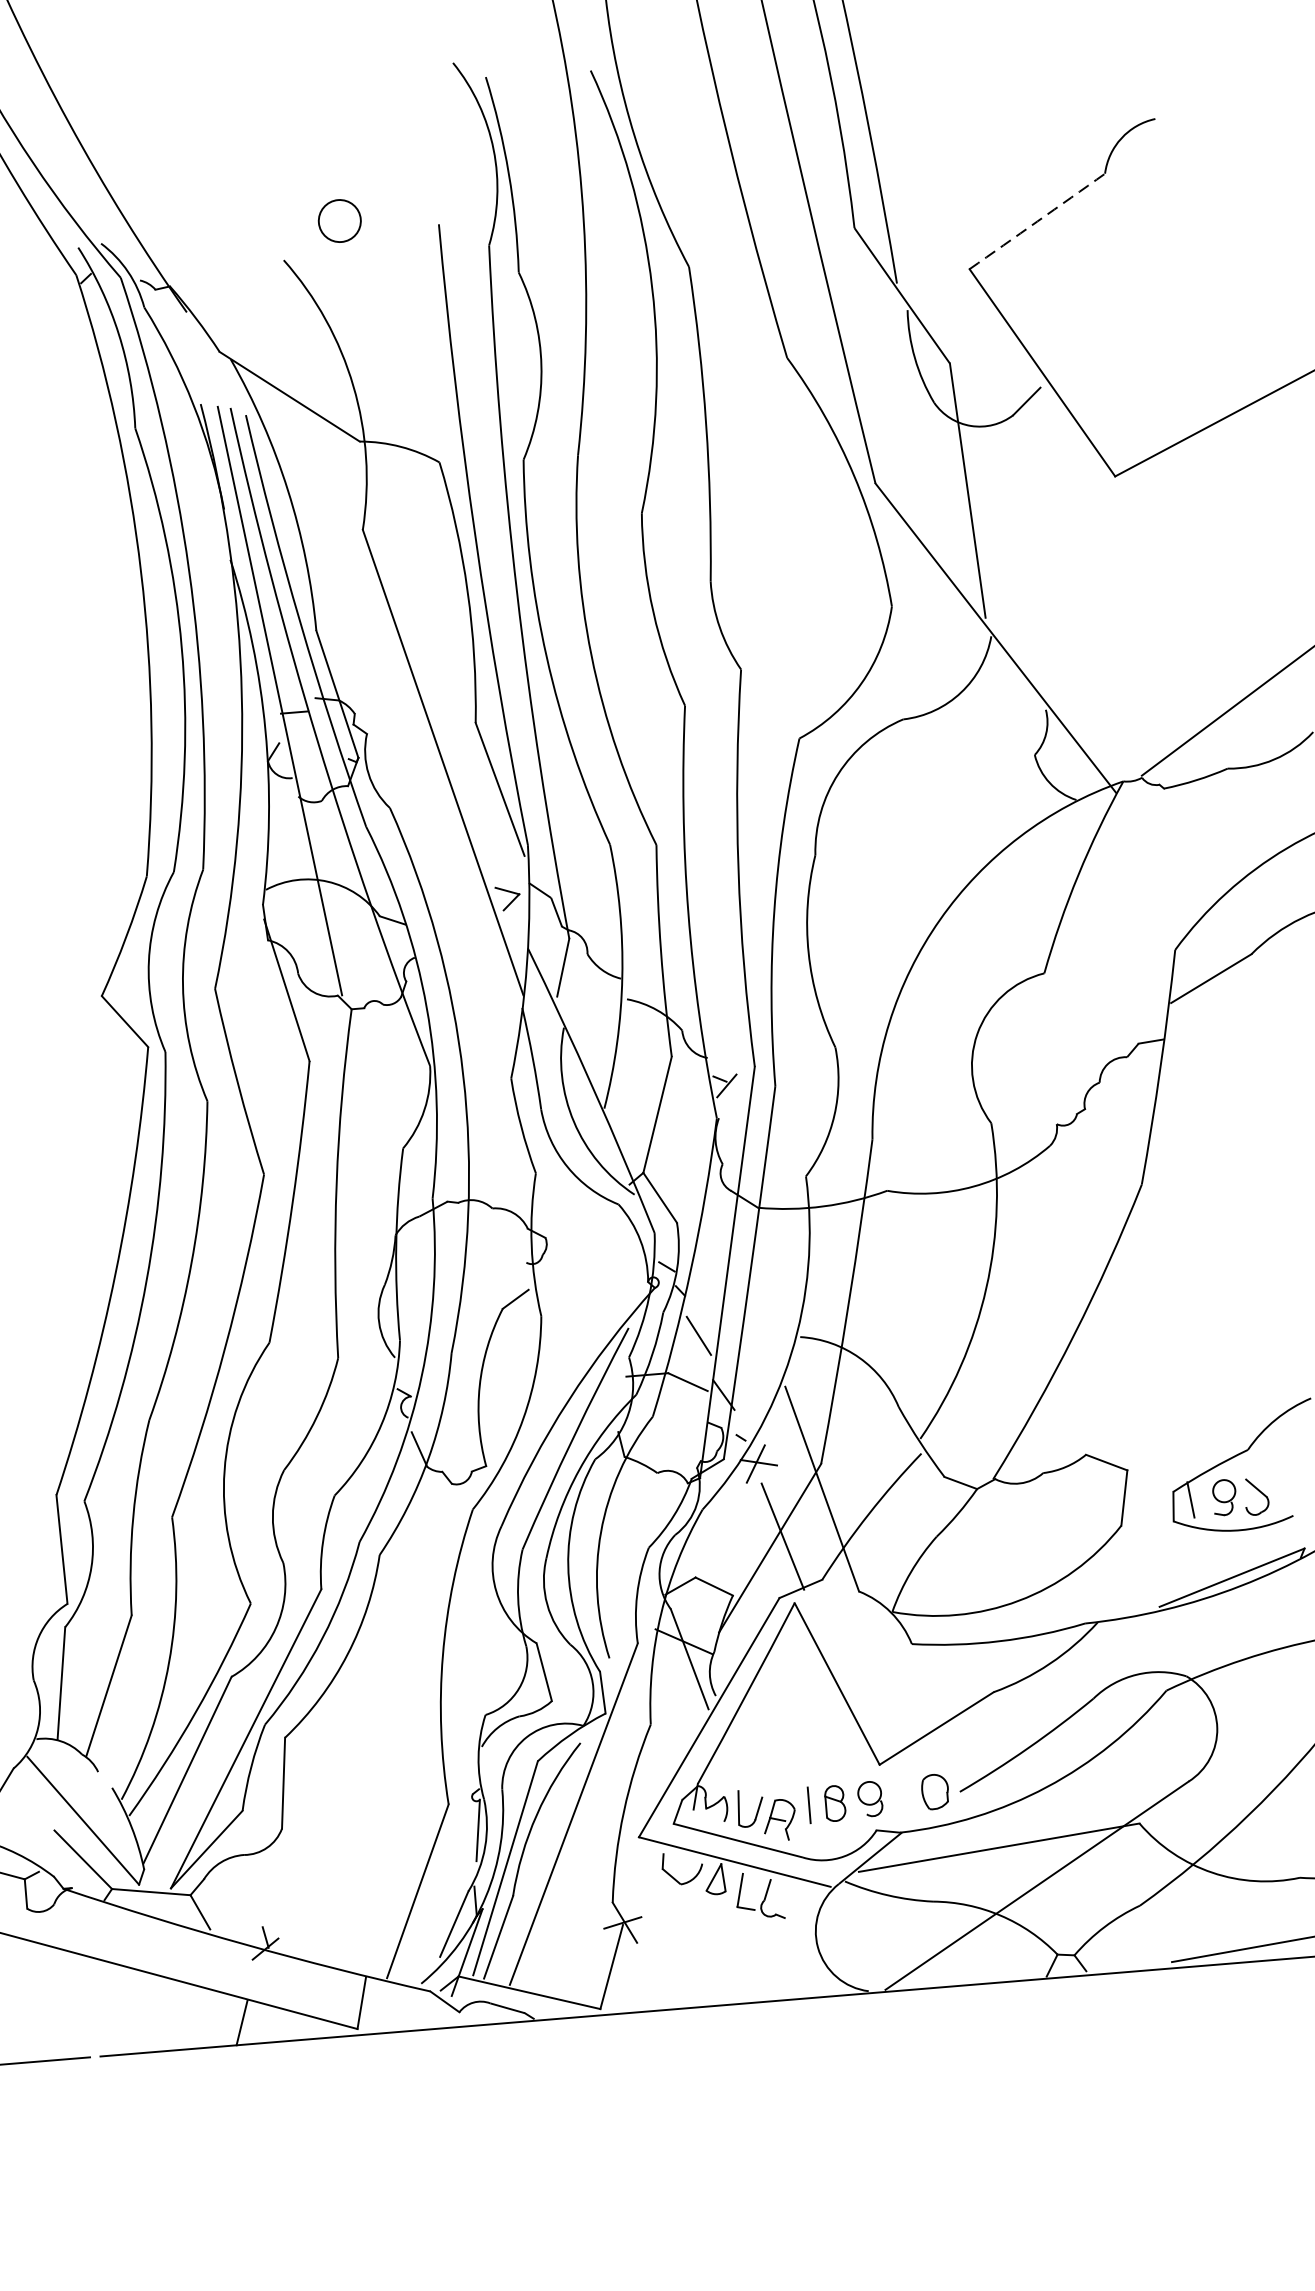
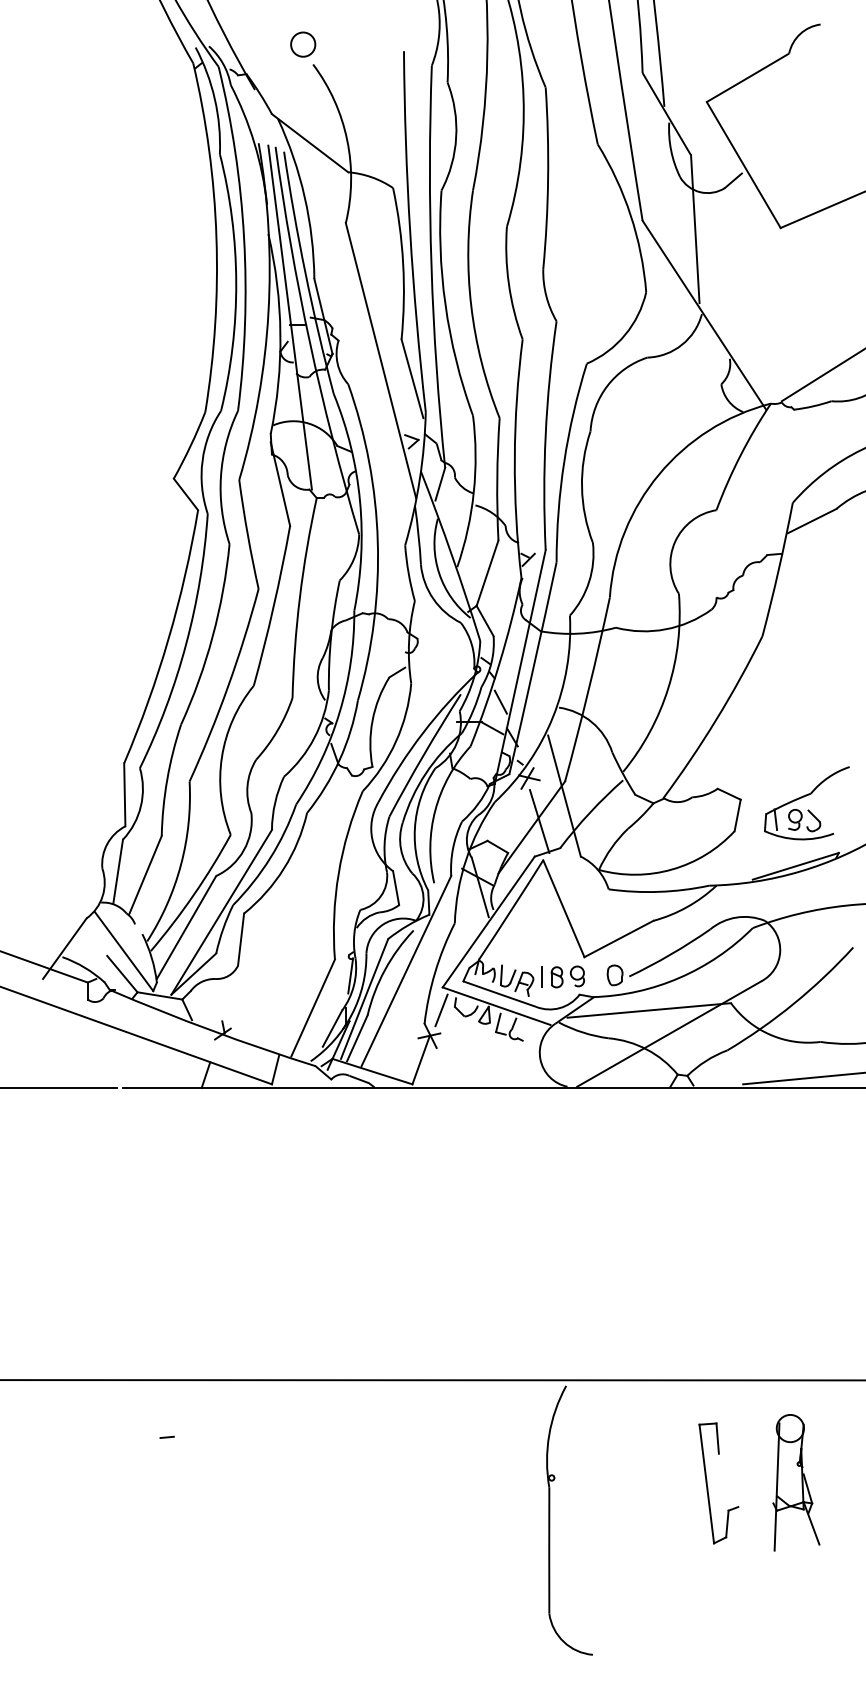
circle: (340, 220) -> (303, 44), moved
arc: (1038, 220) -> (748, 77), dashed -> solid
line: (640, 1877) -> (441, 1010), added

